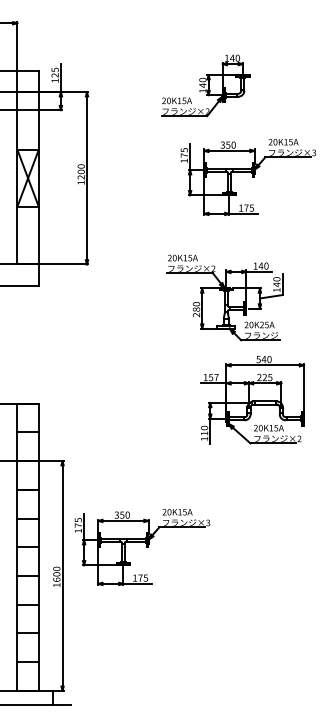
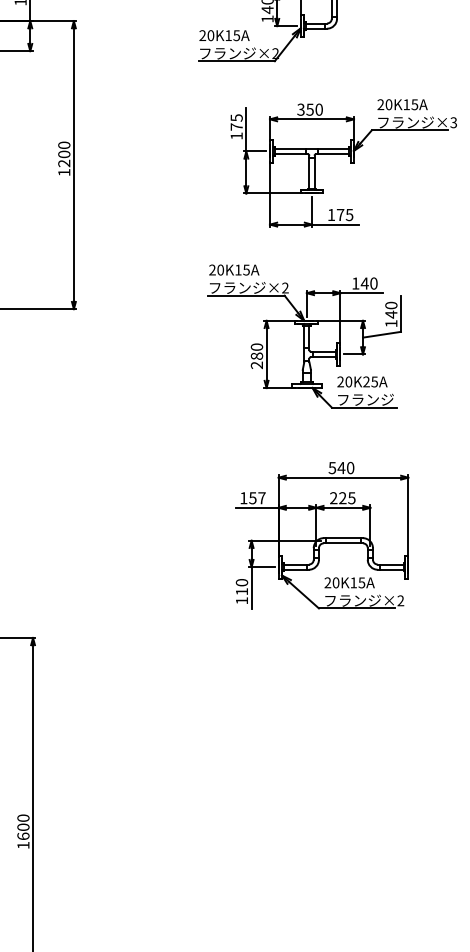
part: (224, 297) -> (303, 335), moved
part: (252, 399) -> (322, 534), moved
part: (142, 547) -> (166, 782), removed

